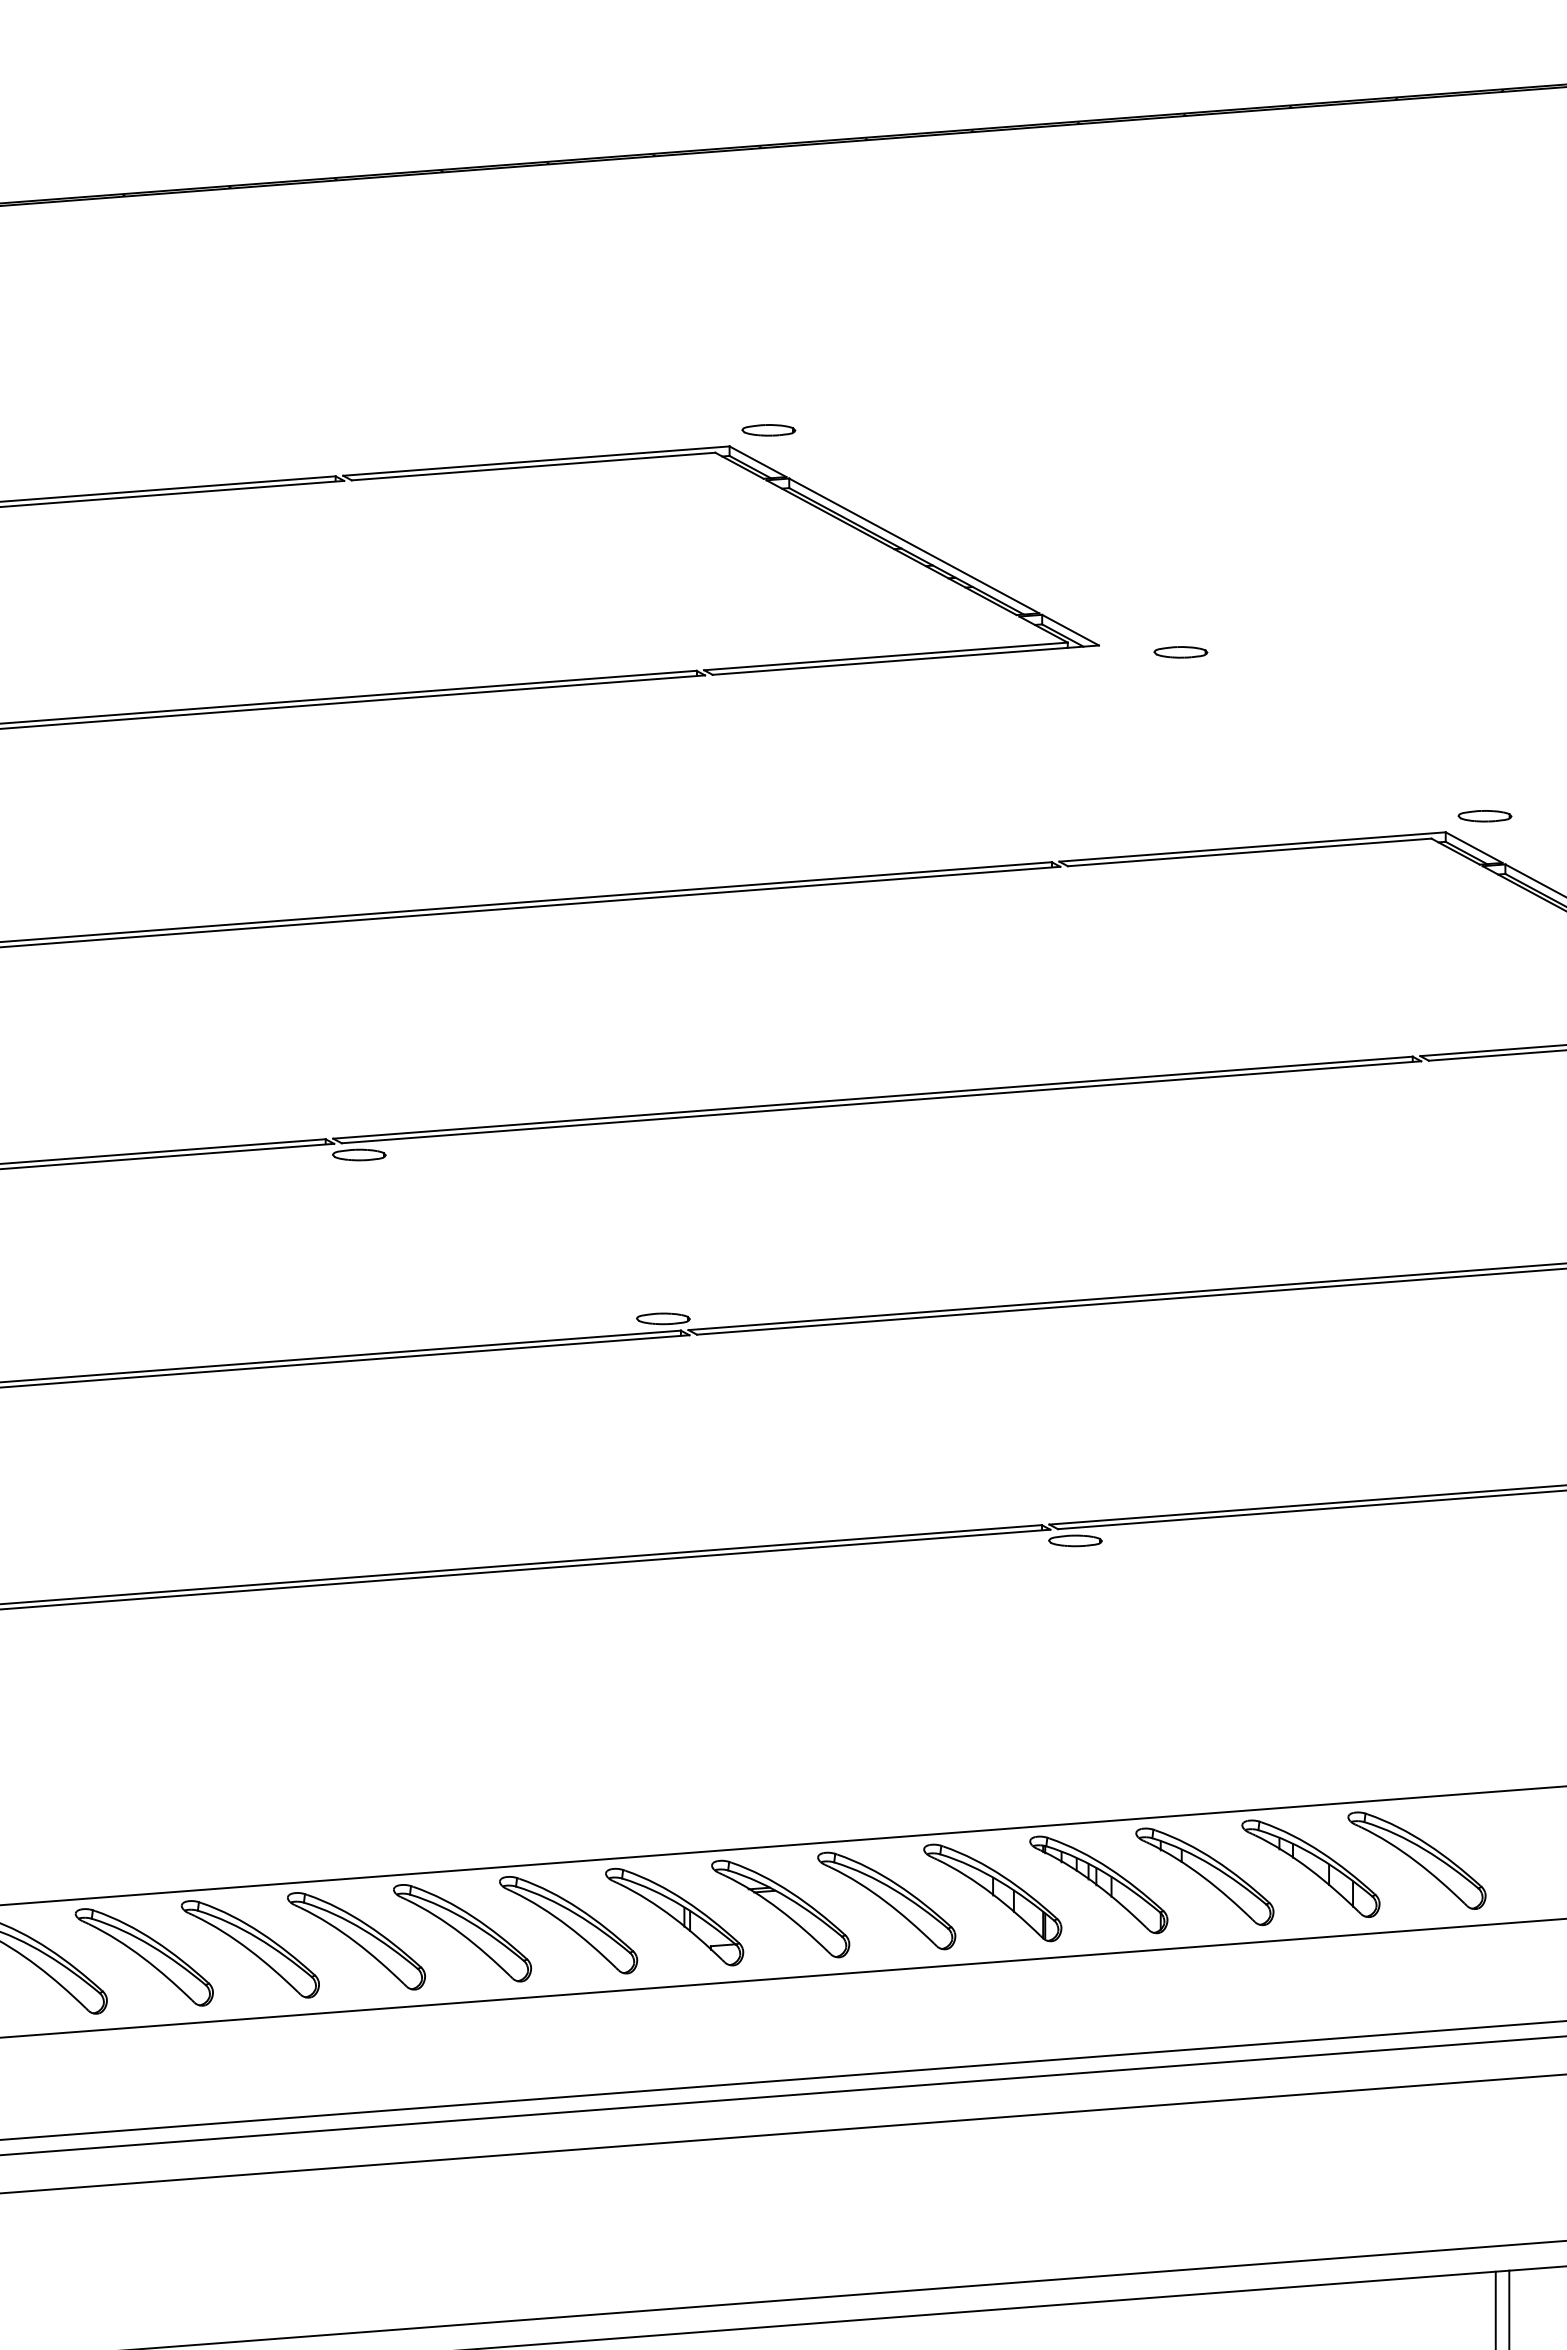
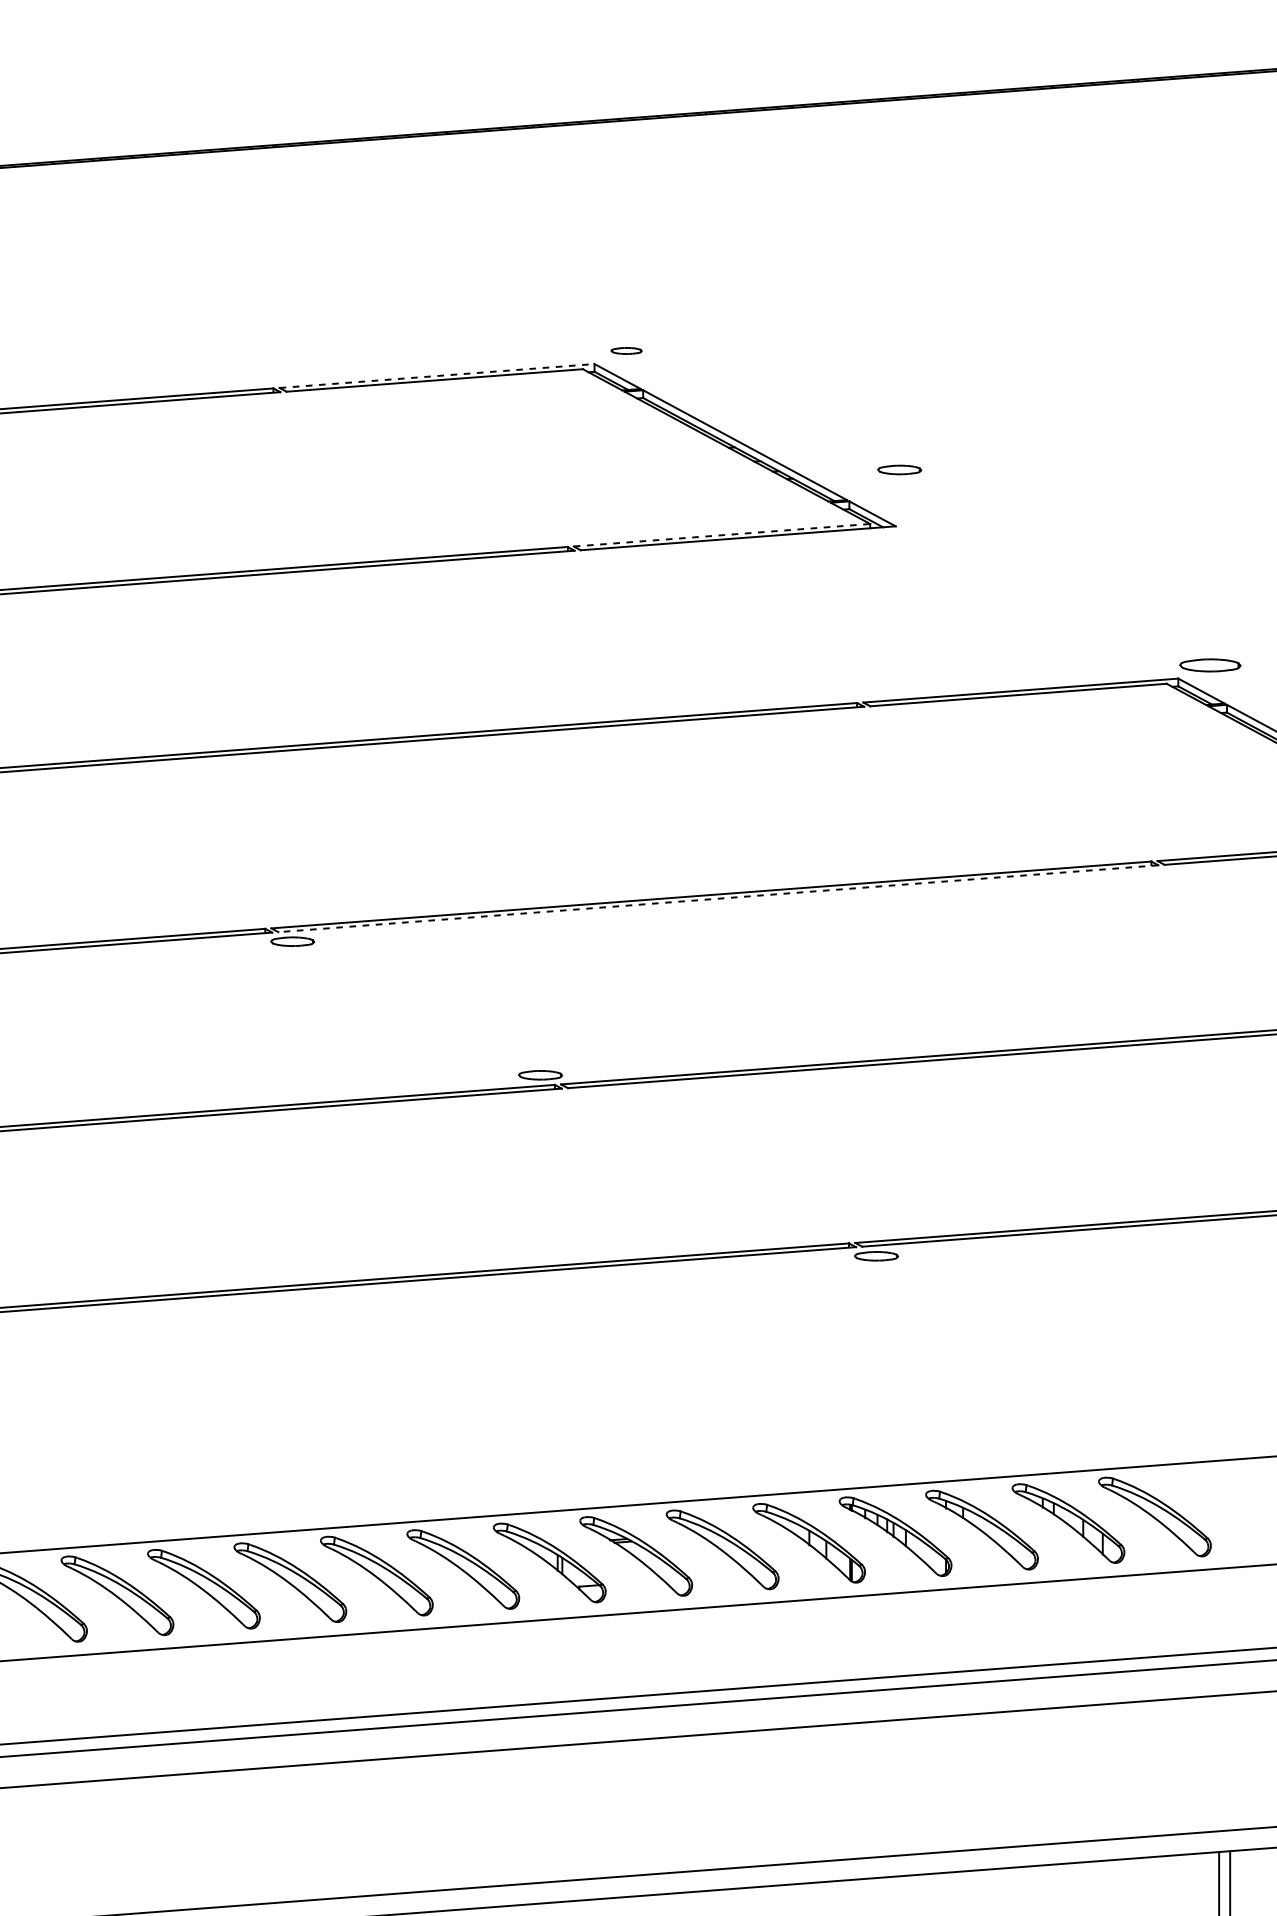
part: (768, 430) -> (626, 351), size x0.7
line: (536, 461) -> (437, 376), solid -> dashed
part: (1180, 652) -> (899, 470), moved
line: (886, 656) -> (722, 535), solid -> dashed
part: (1484, 816) -> (1209, 665), size x1.4
line: (881, 1102) -> (718, 898), solid -> dashed

